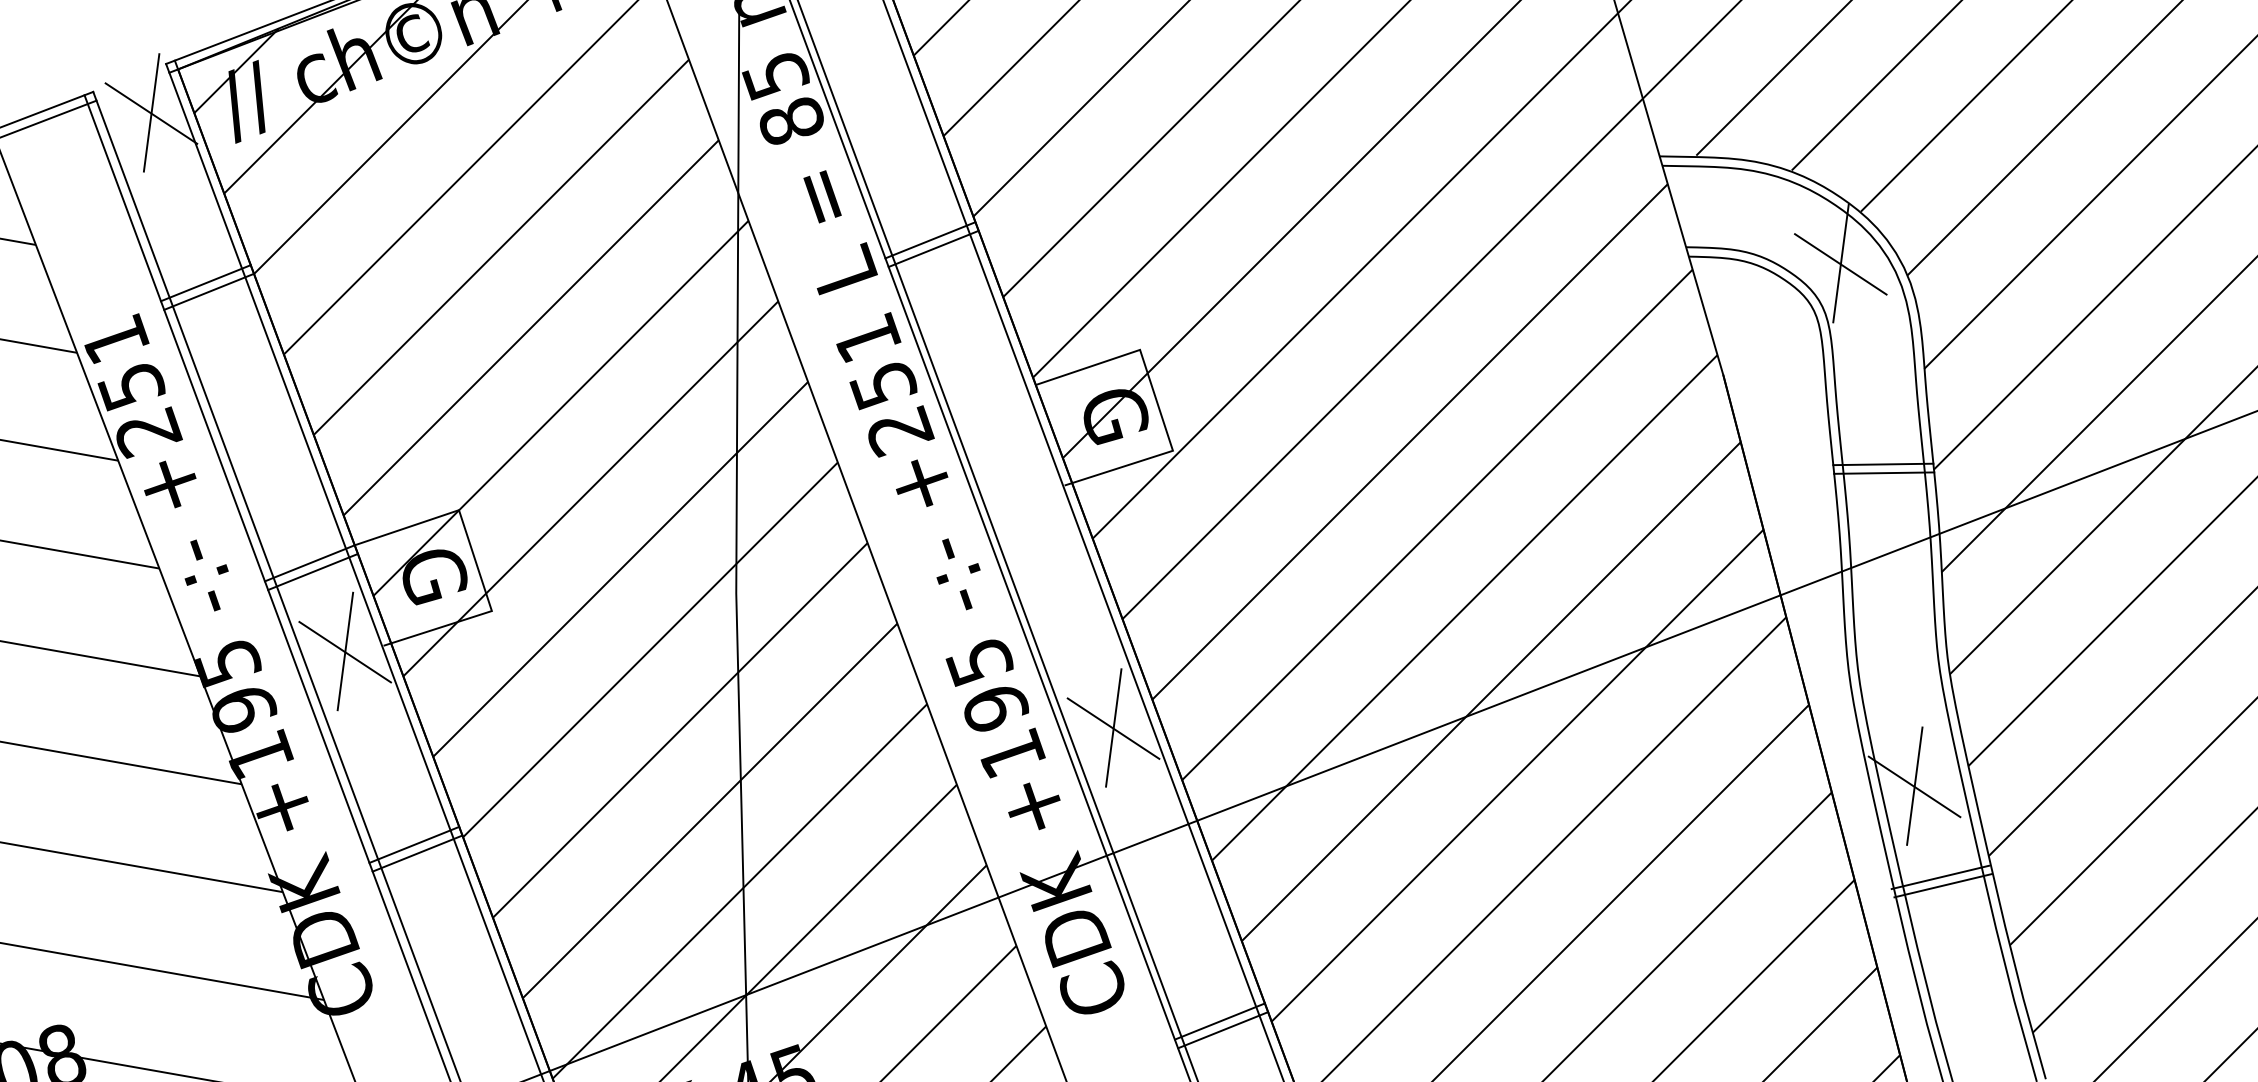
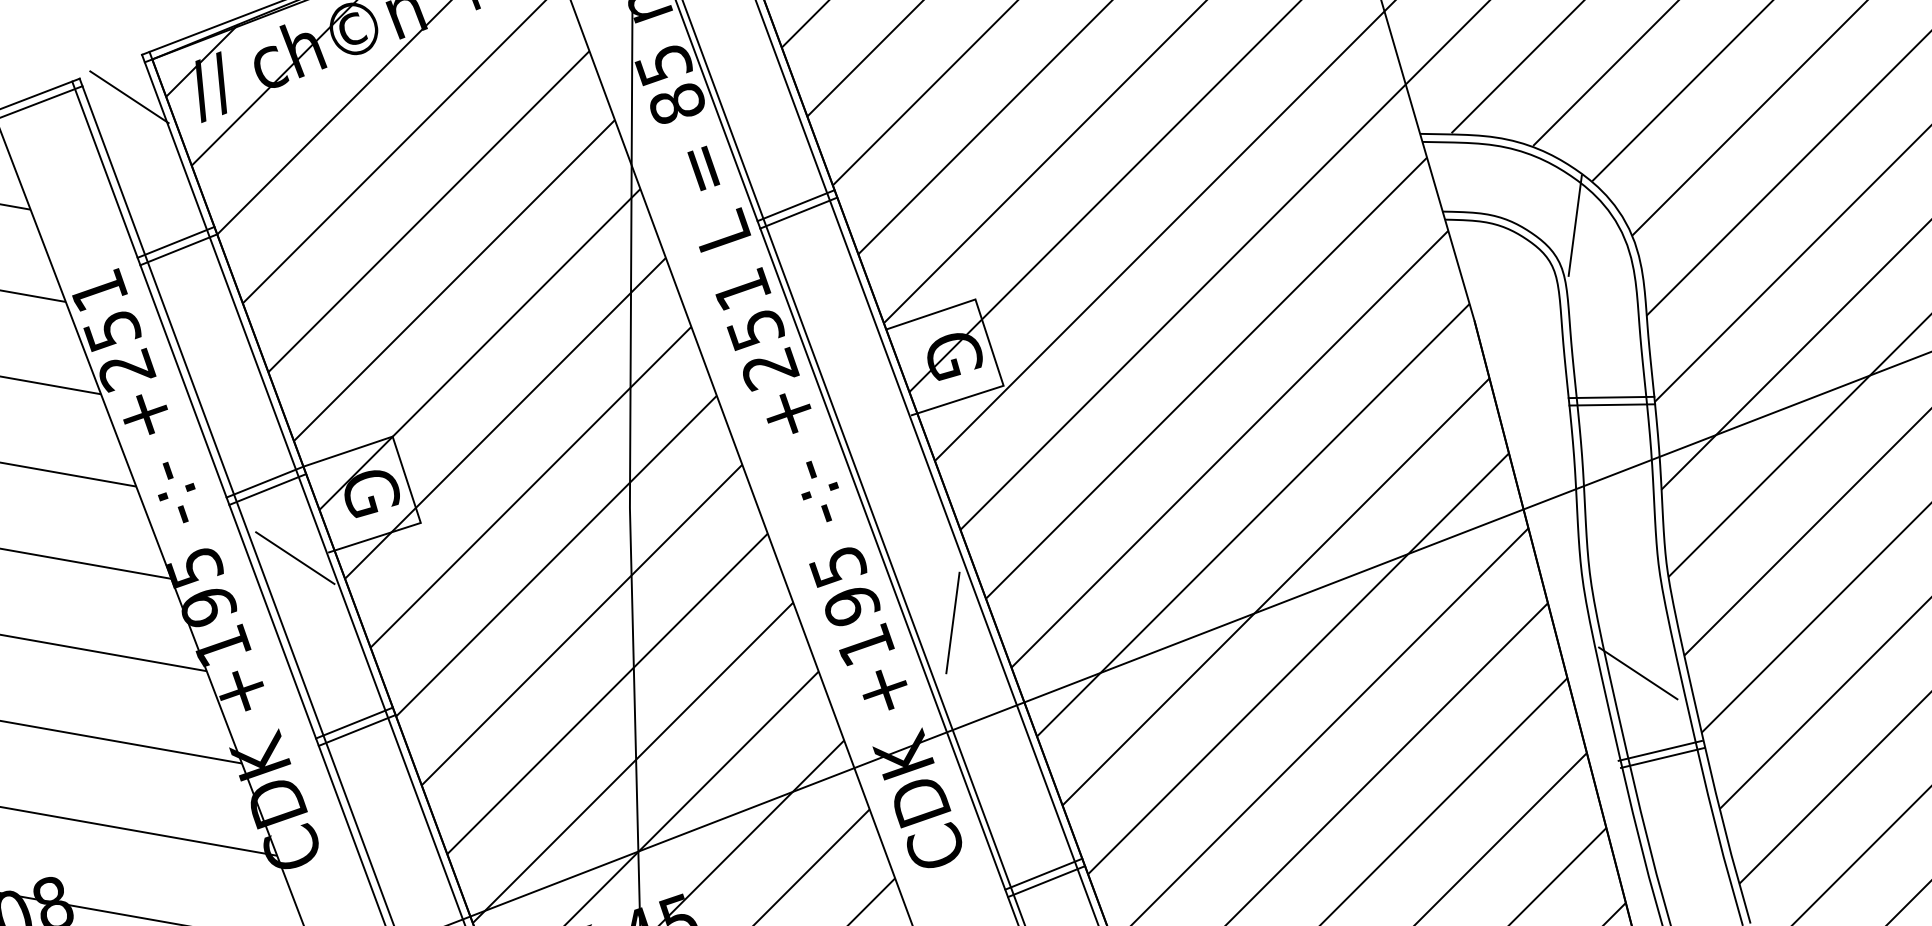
line: (151, 112) -> (129, 96), removed
line: (1840, 264) -> (1574, 226), removed
line: (345, 651) -> (295, 557), removed
line: (1113, 728) -> (952, 623), removed
line: (1914, 785) -> (1638, 672), removed

